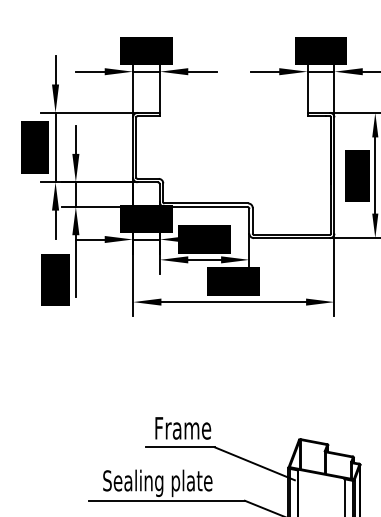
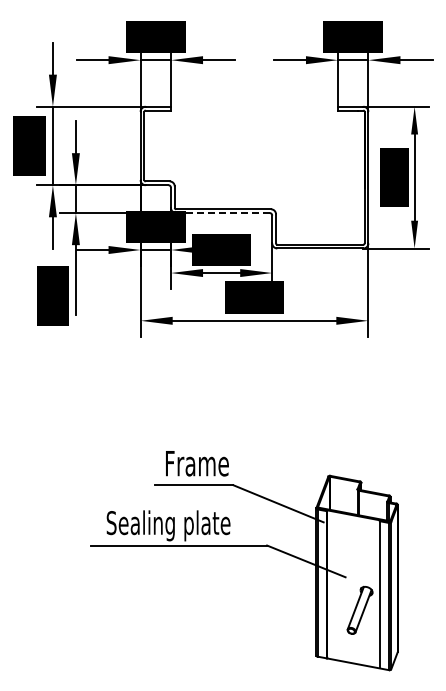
line: (205, 207) -> (222, 213), solid -> dashed

